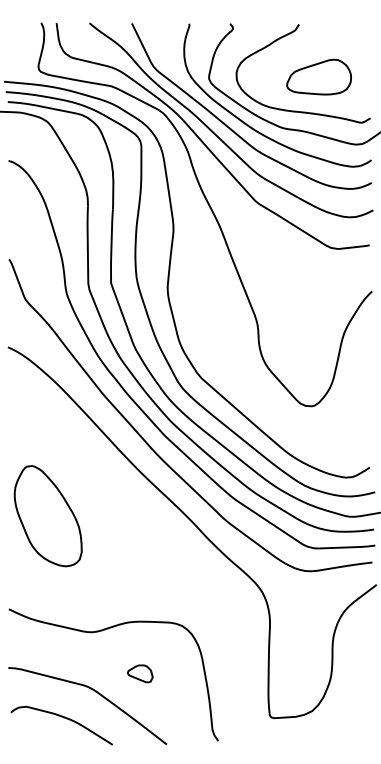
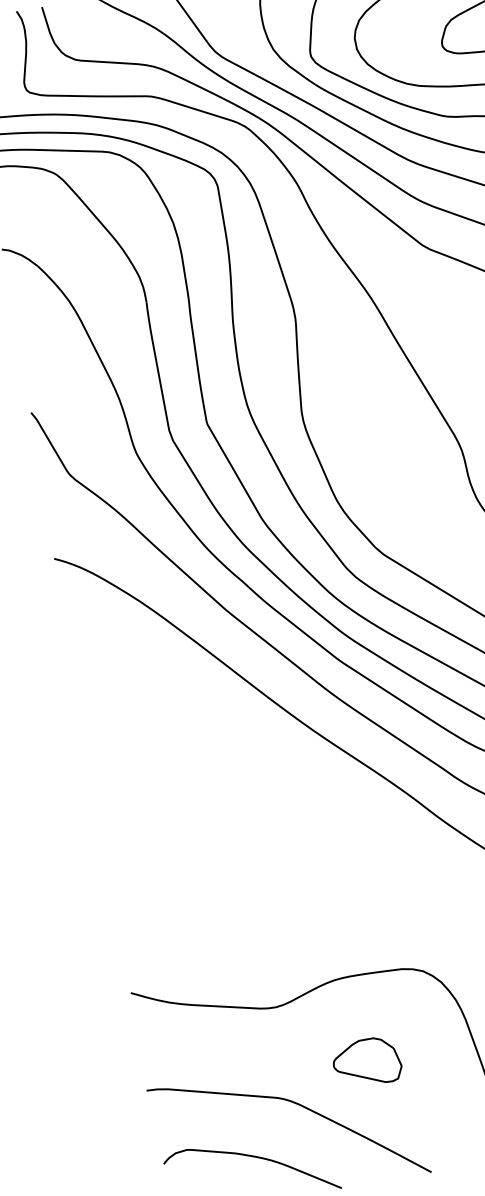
part: (47, 516) -> (168, 828), removed
part: (140, 673) -> (367, 1061), size x1.6

